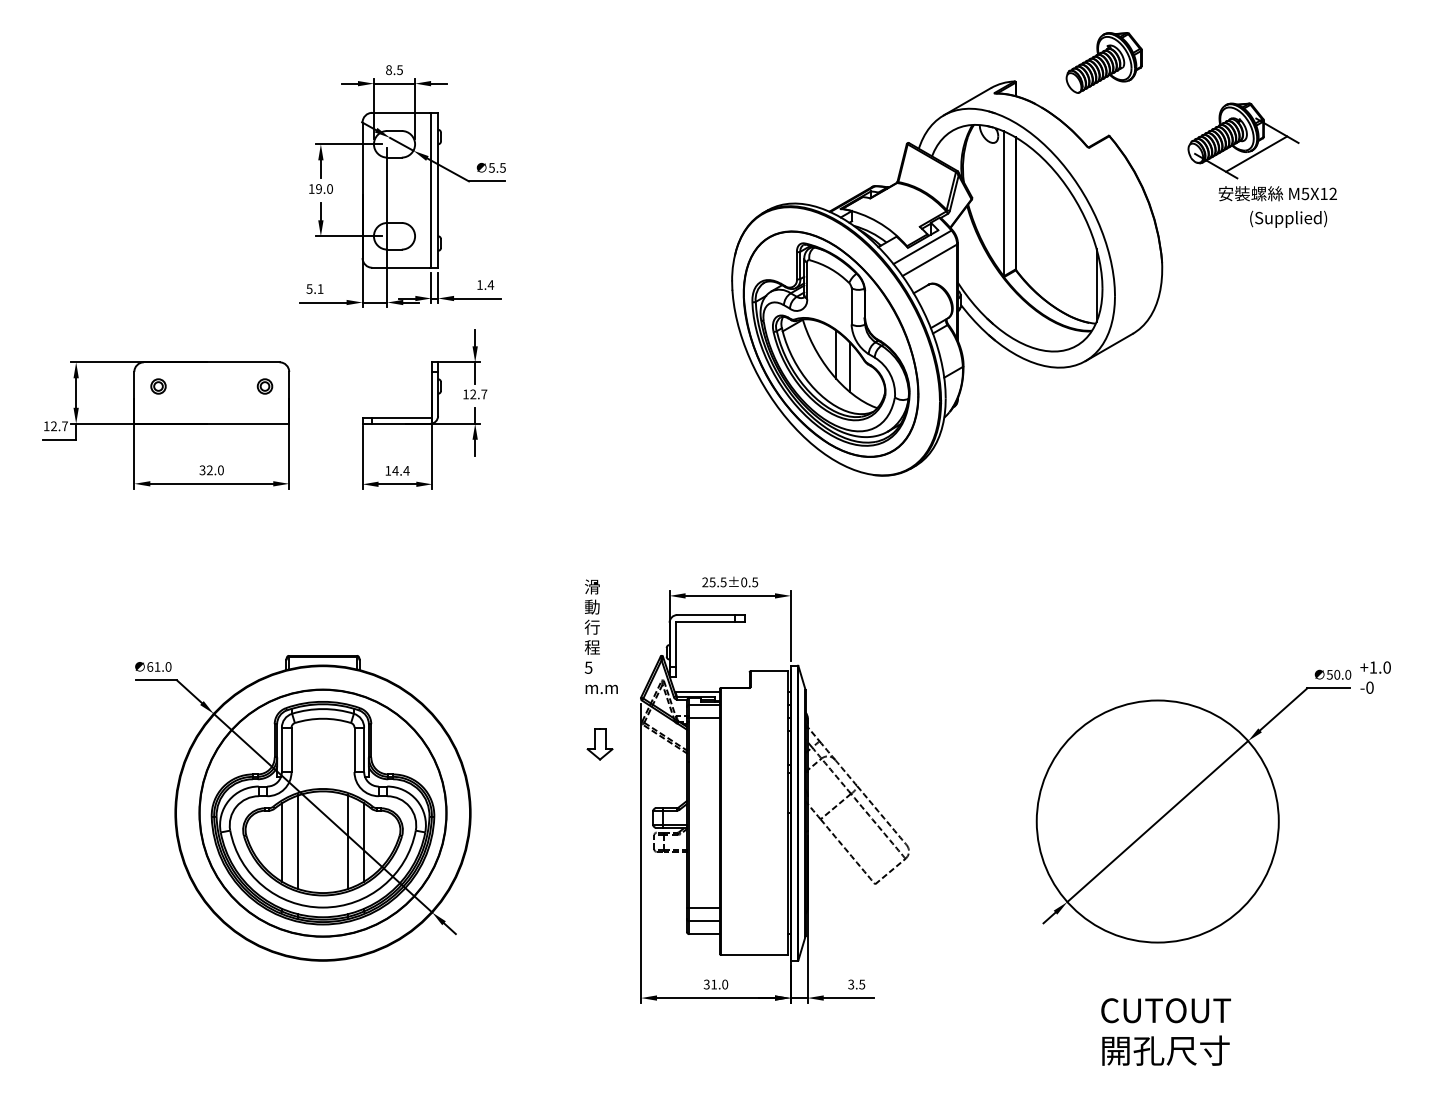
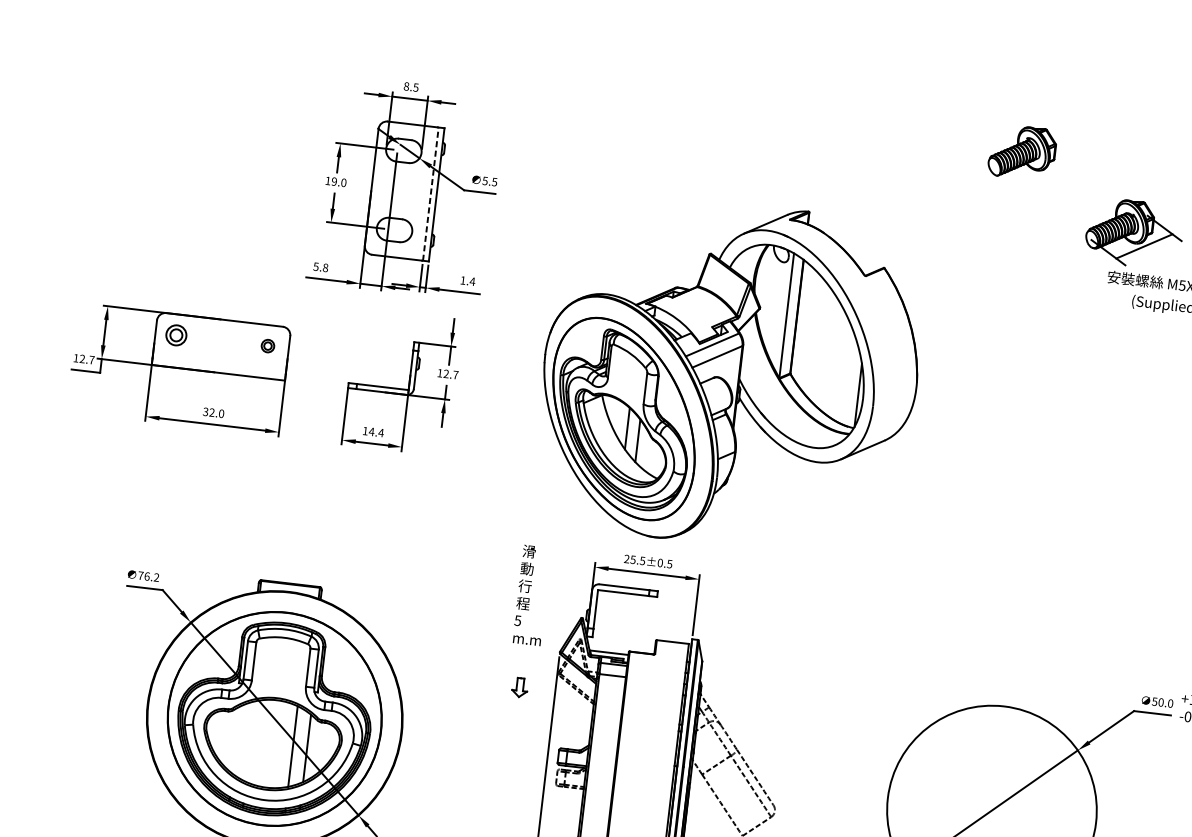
line: (431, 189) -> (431, 193), solid -> dashed
part: (947, 278) -> (730, 374), moved
text: (320, 288) -> (325, 267), 5.1 -> 5.8
part: (158, 386) -> (176, 335), size x1.6
text: (159, 666) -> (148, 576), 61.0 -> 76.2
part: (599, 744) -> (519, 687), size x0.7
line: (281, 842) -> (236, 740), removed
line: (298, 842) -> (250, 741), removed

